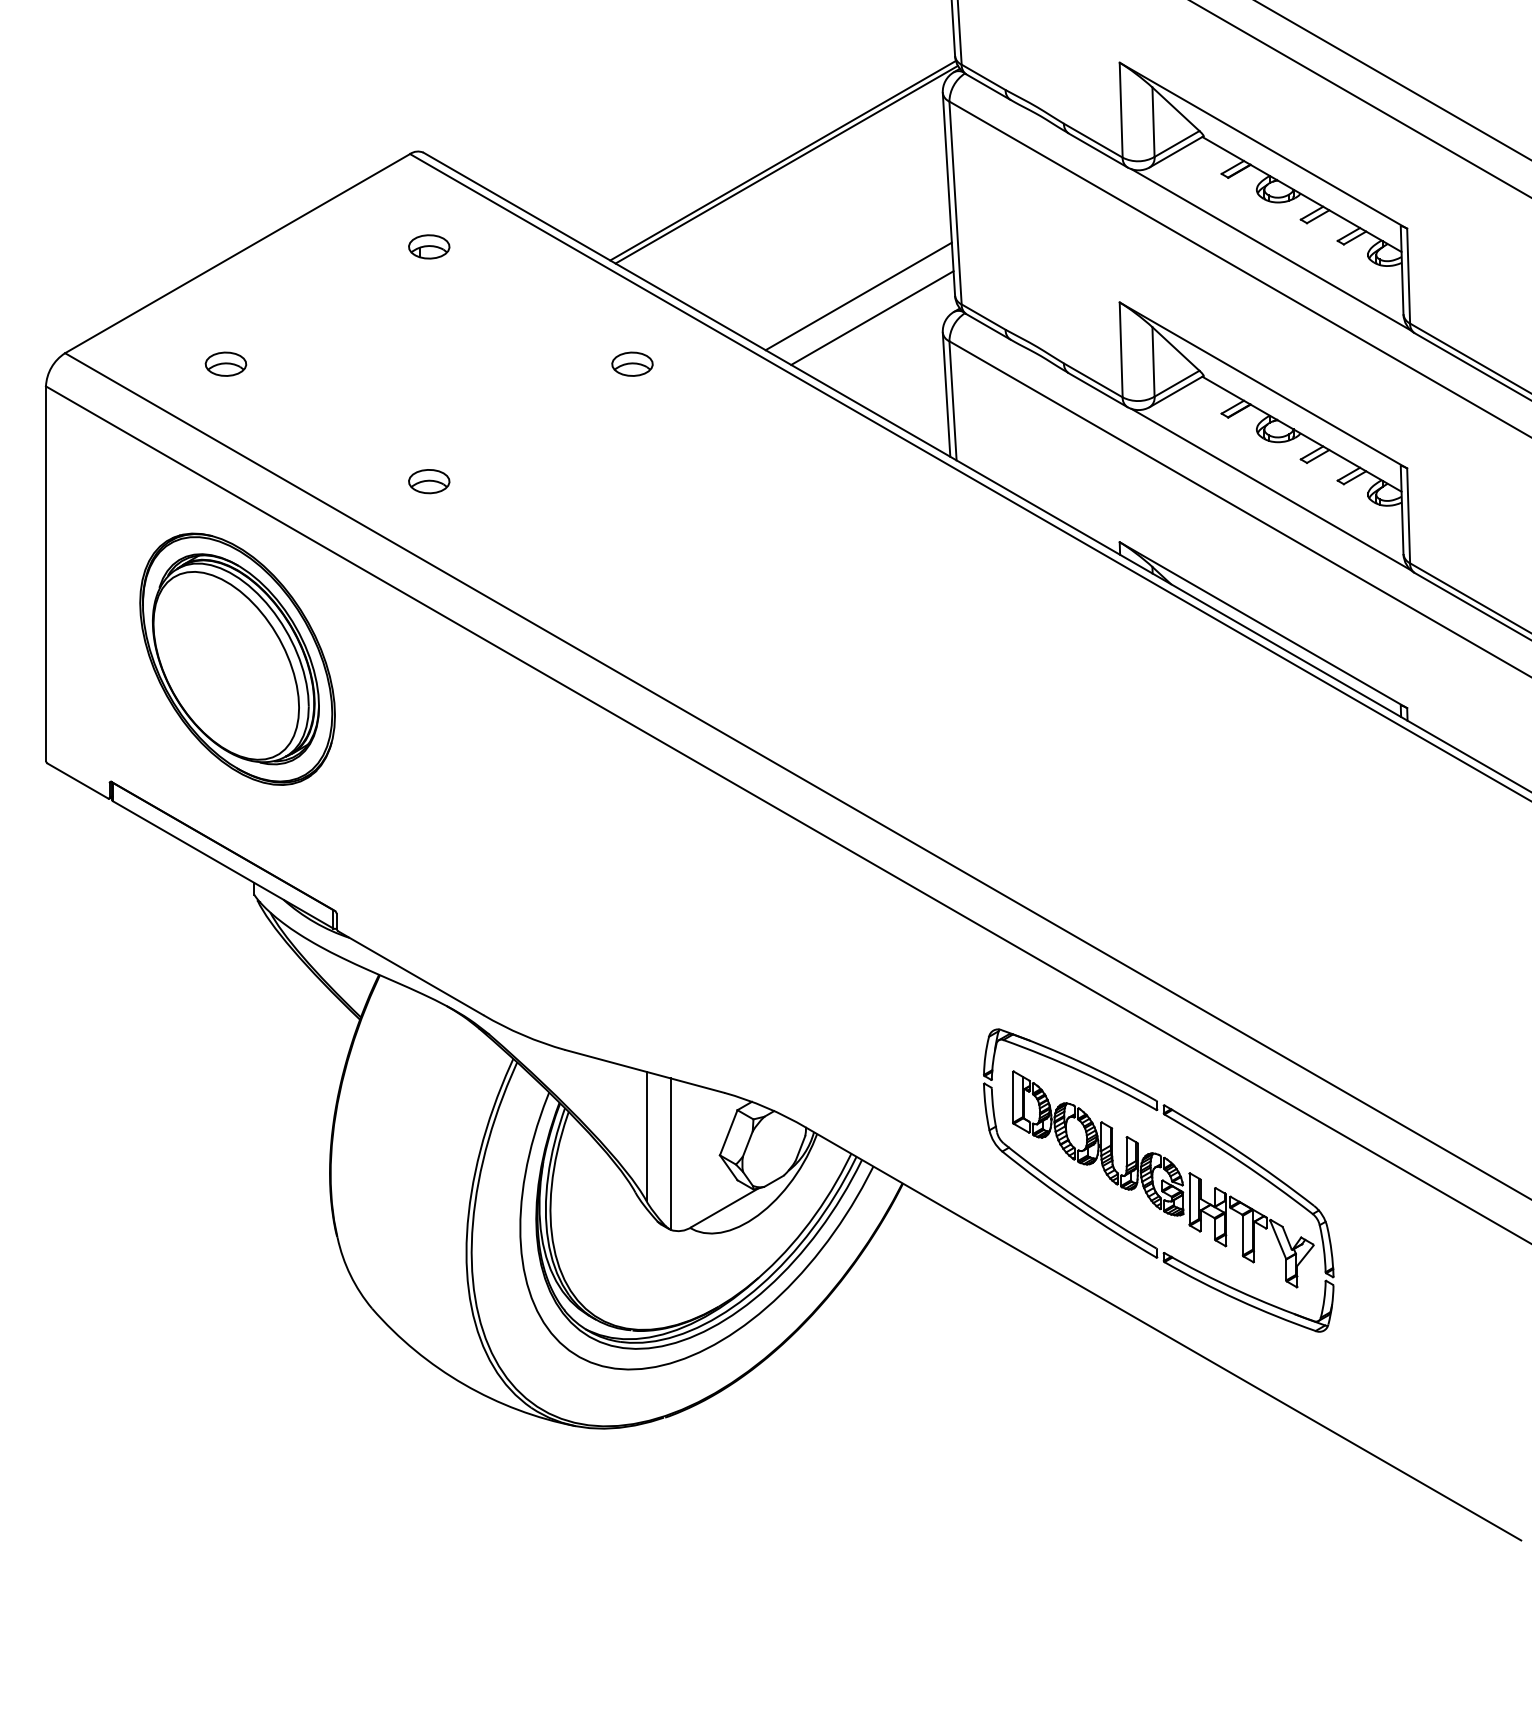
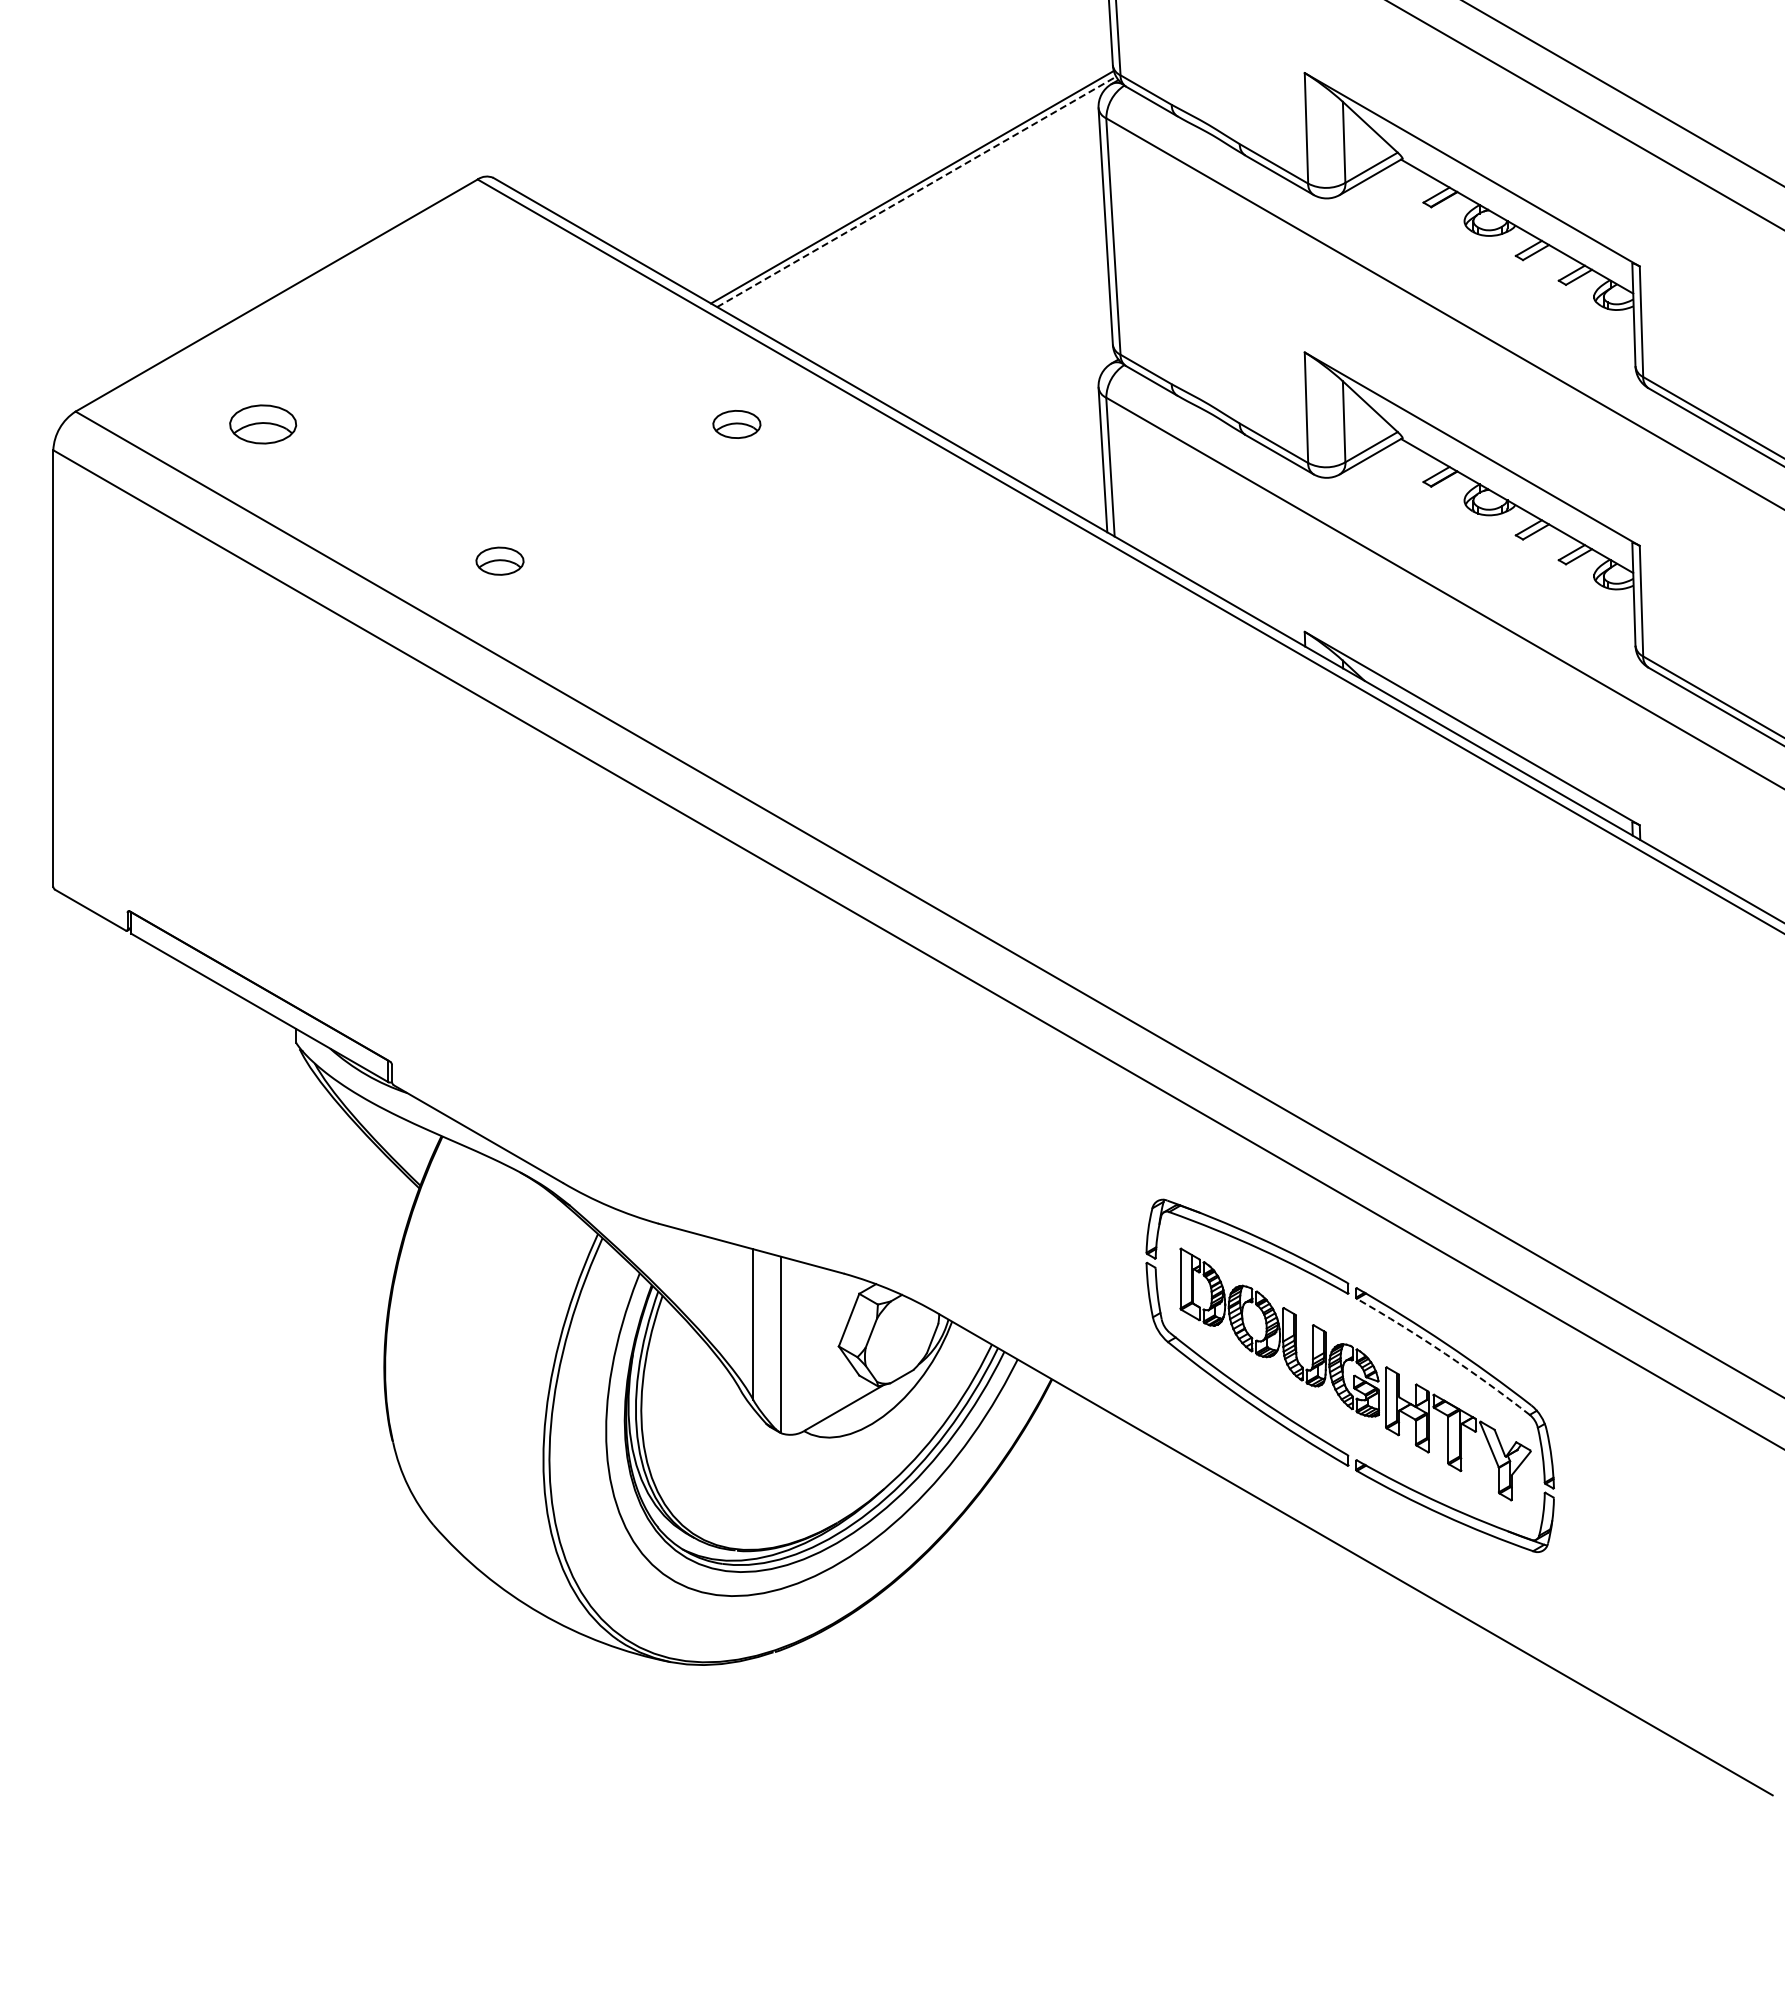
line: (787, 164) -> (917, 191), solid -> dashed
part: (428, 246) -> (499, 287), removed
line: (1271, 250) -> (1481, 291), removed
line: (858, 296) -> (1000, 345), removed
line: (872, 317) -> (1016, 370), removed
part: (225, 364) -> (262, 424), size x1.4
line: (1271, 489) -> (1481, 570), removed
part: (237, 658) -> (276, 767), removed
arc: (1240, 1161) -> (1445, 1353), solid -> dashed

